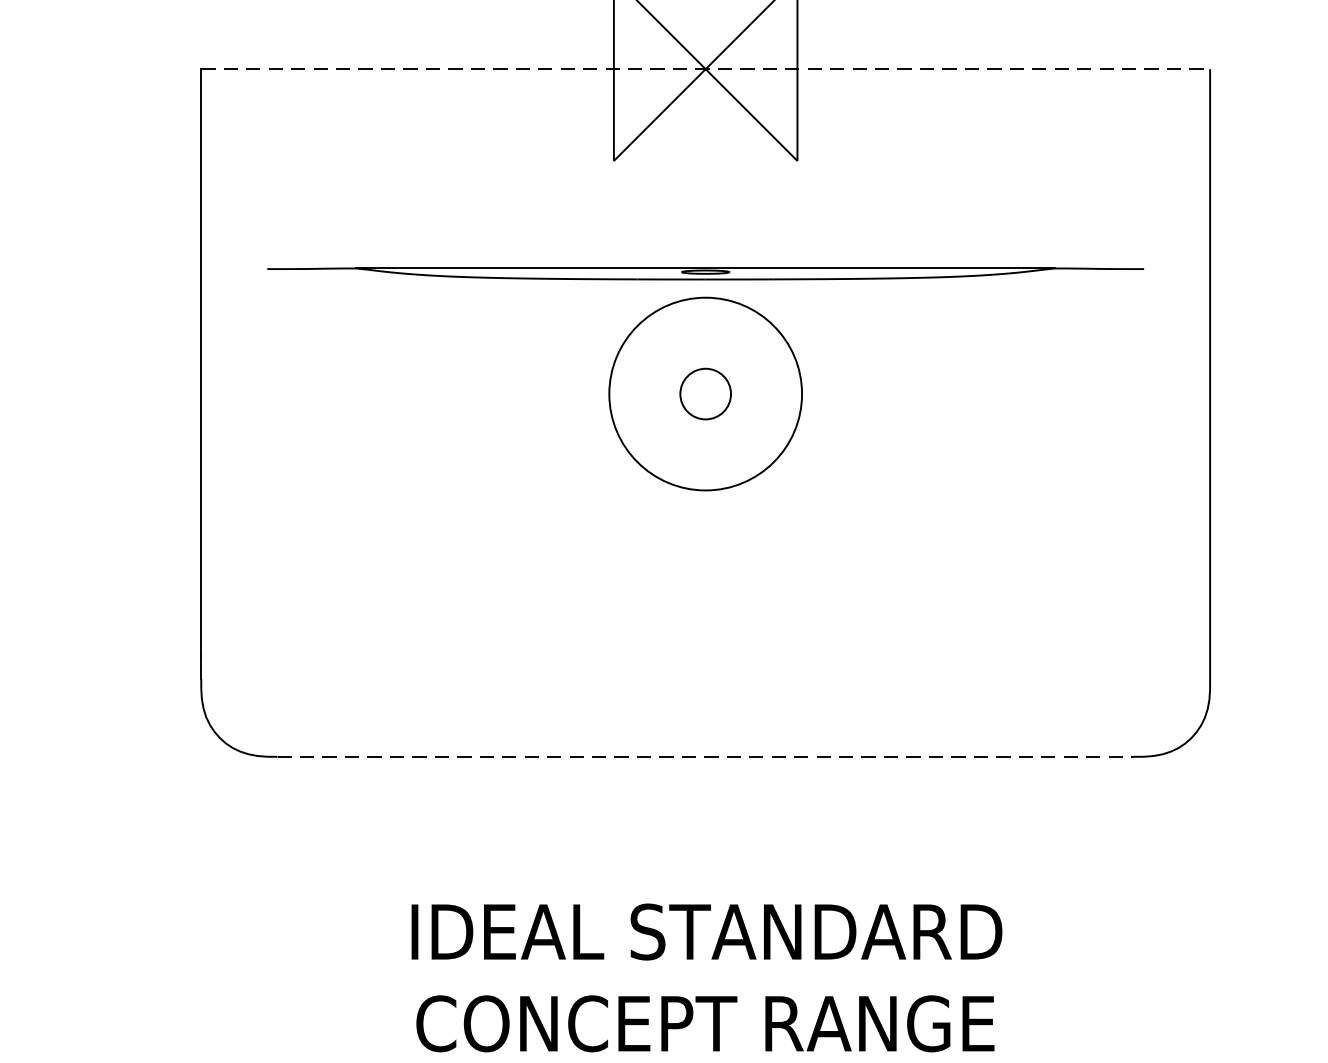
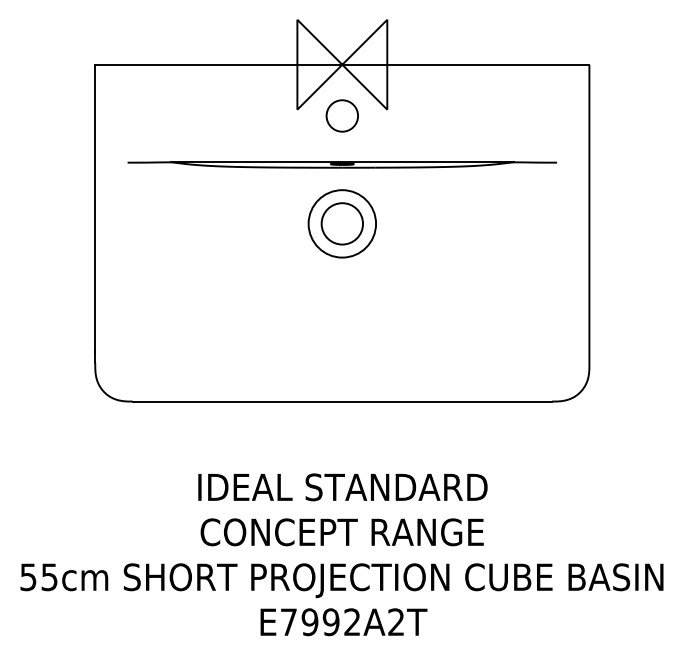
line: (706, 68) -> (342, 64), dashed -> solid
circle: (703, 172) -> (341, 115), added
circle: (706, 393) -> (342, 223), size x0.71
circle: (706, 393) -> (342, 223), size x1.67
line: (706, 756) -> (342, 401), dashed -> solid

